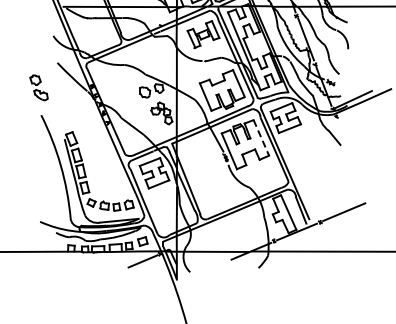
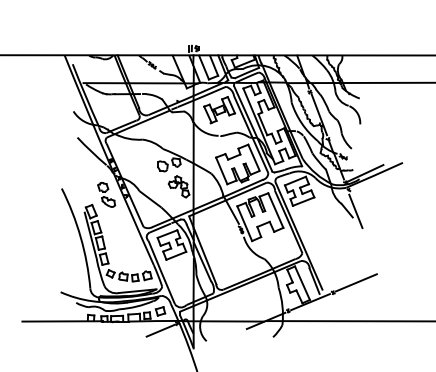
part: (38, 87) -> (106, 194), moved
line: (261, 137) -> (275, 210), dashed -> solid
line: (343, 138) -> (355, 211), added

